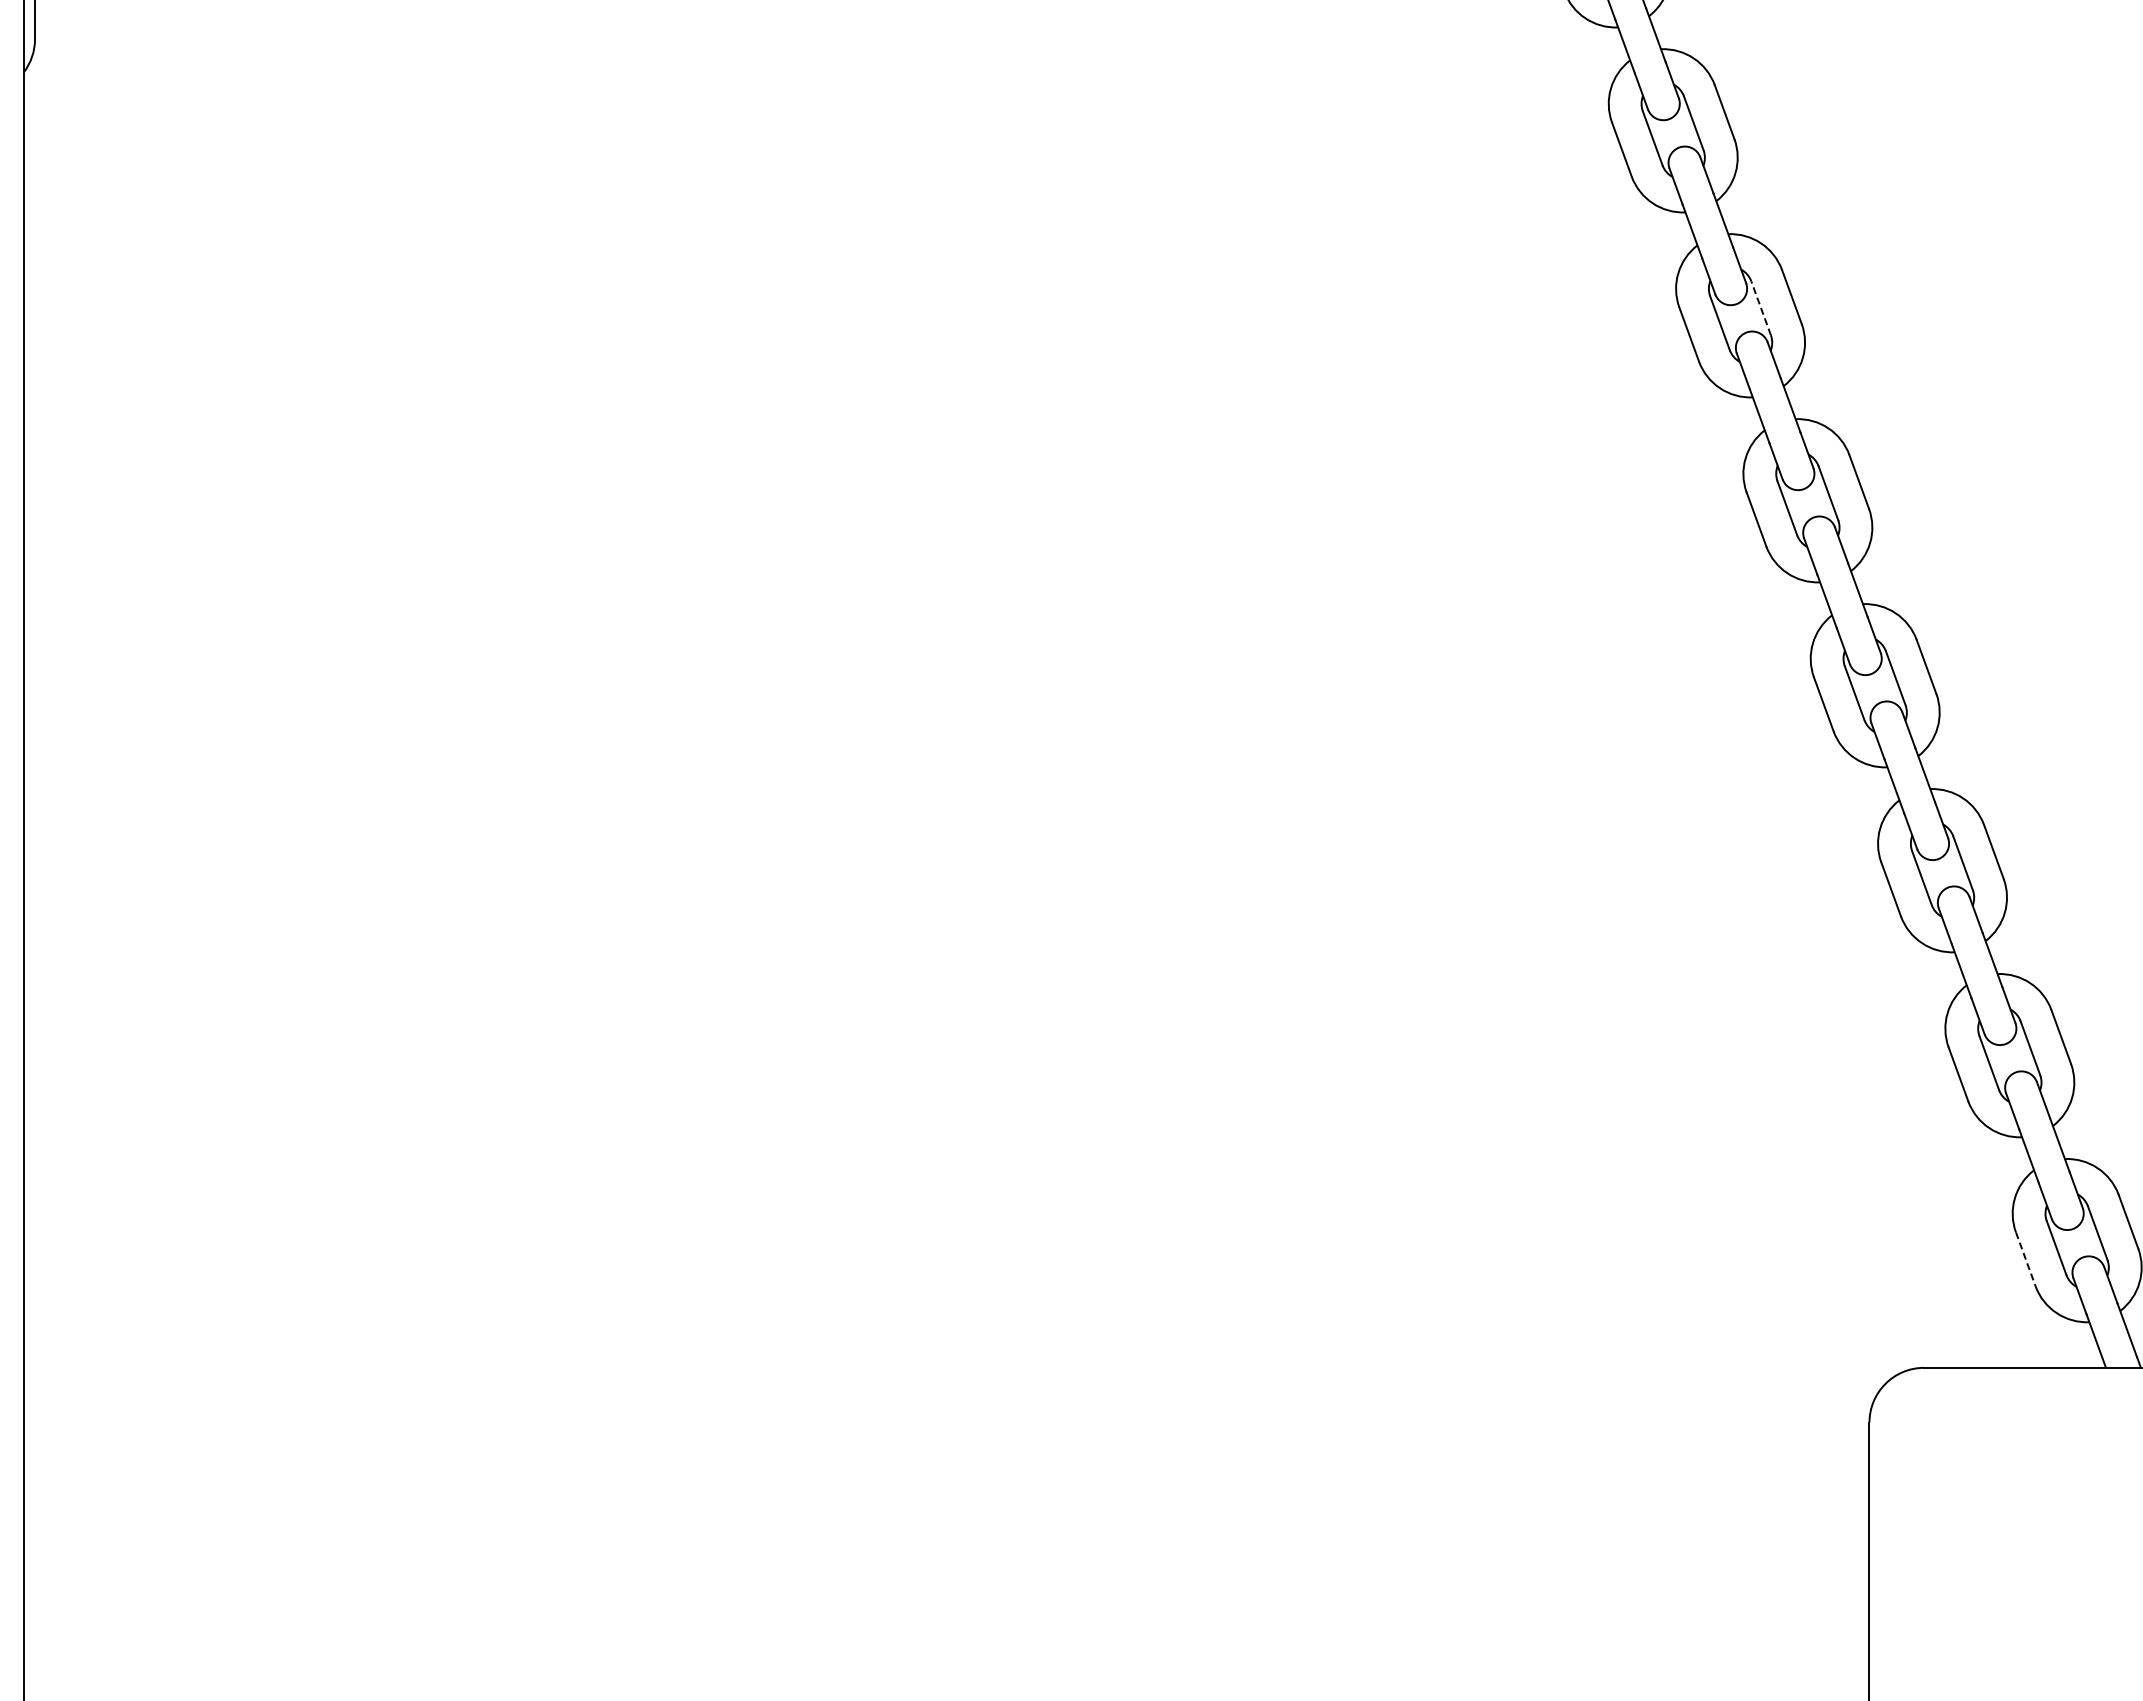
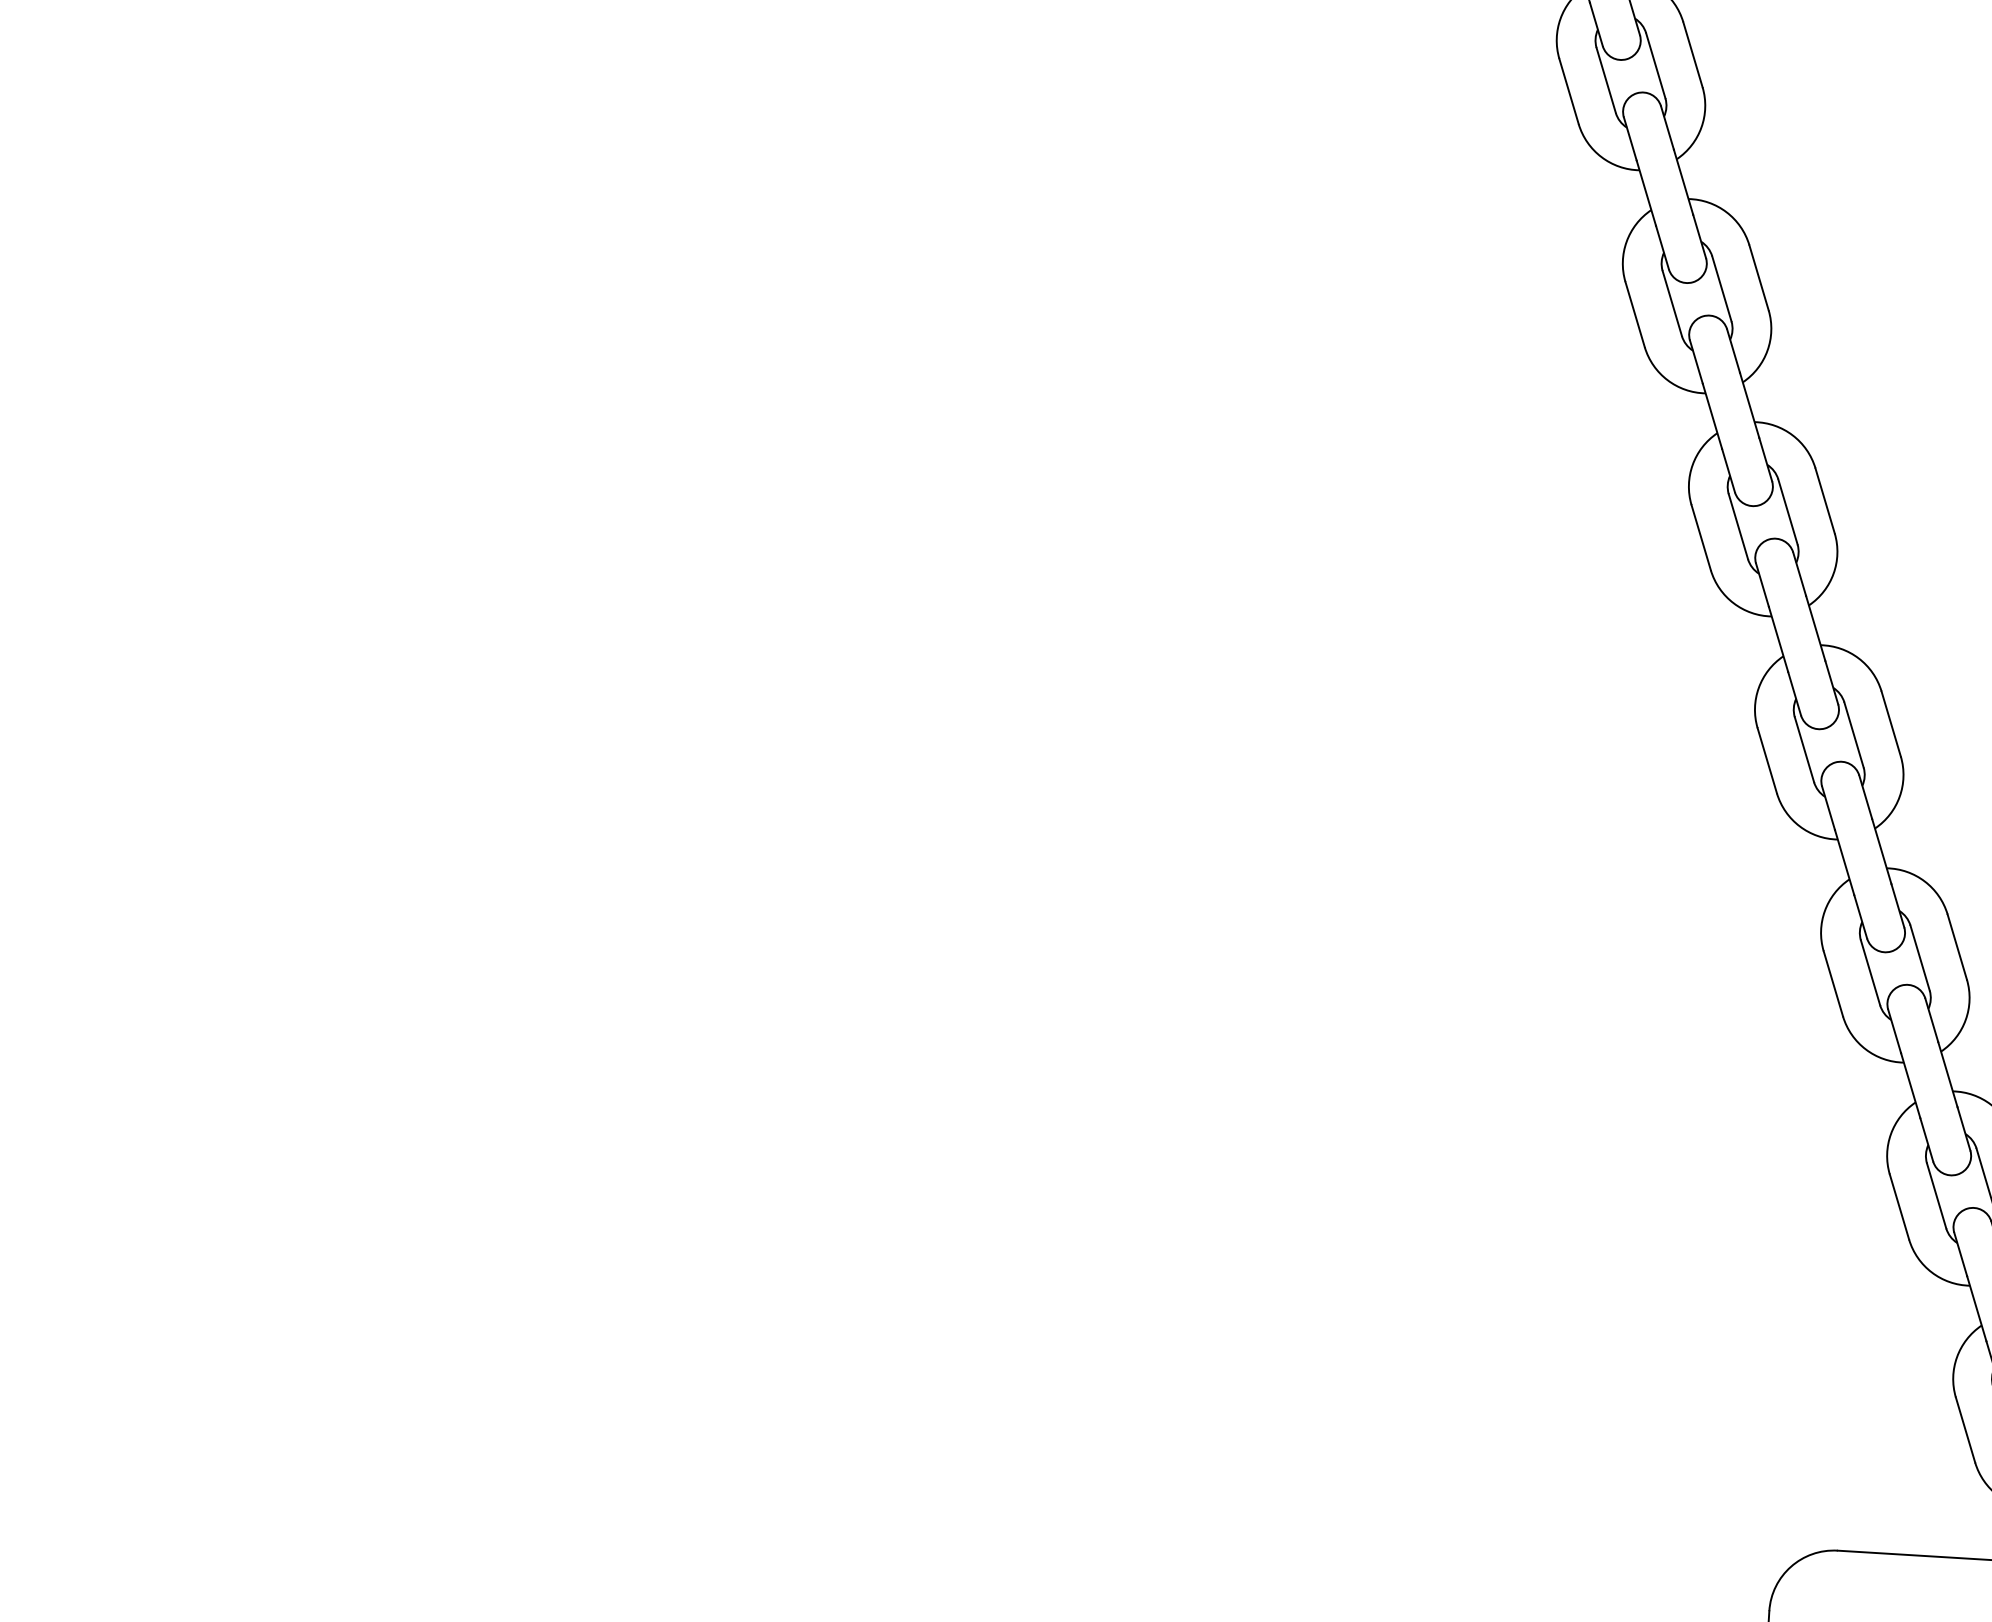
line: (1761, 308) -> (1722, 289), dashed -> solid
line: (2025, 1259) -> (1965, 1430), dashed -> solid

